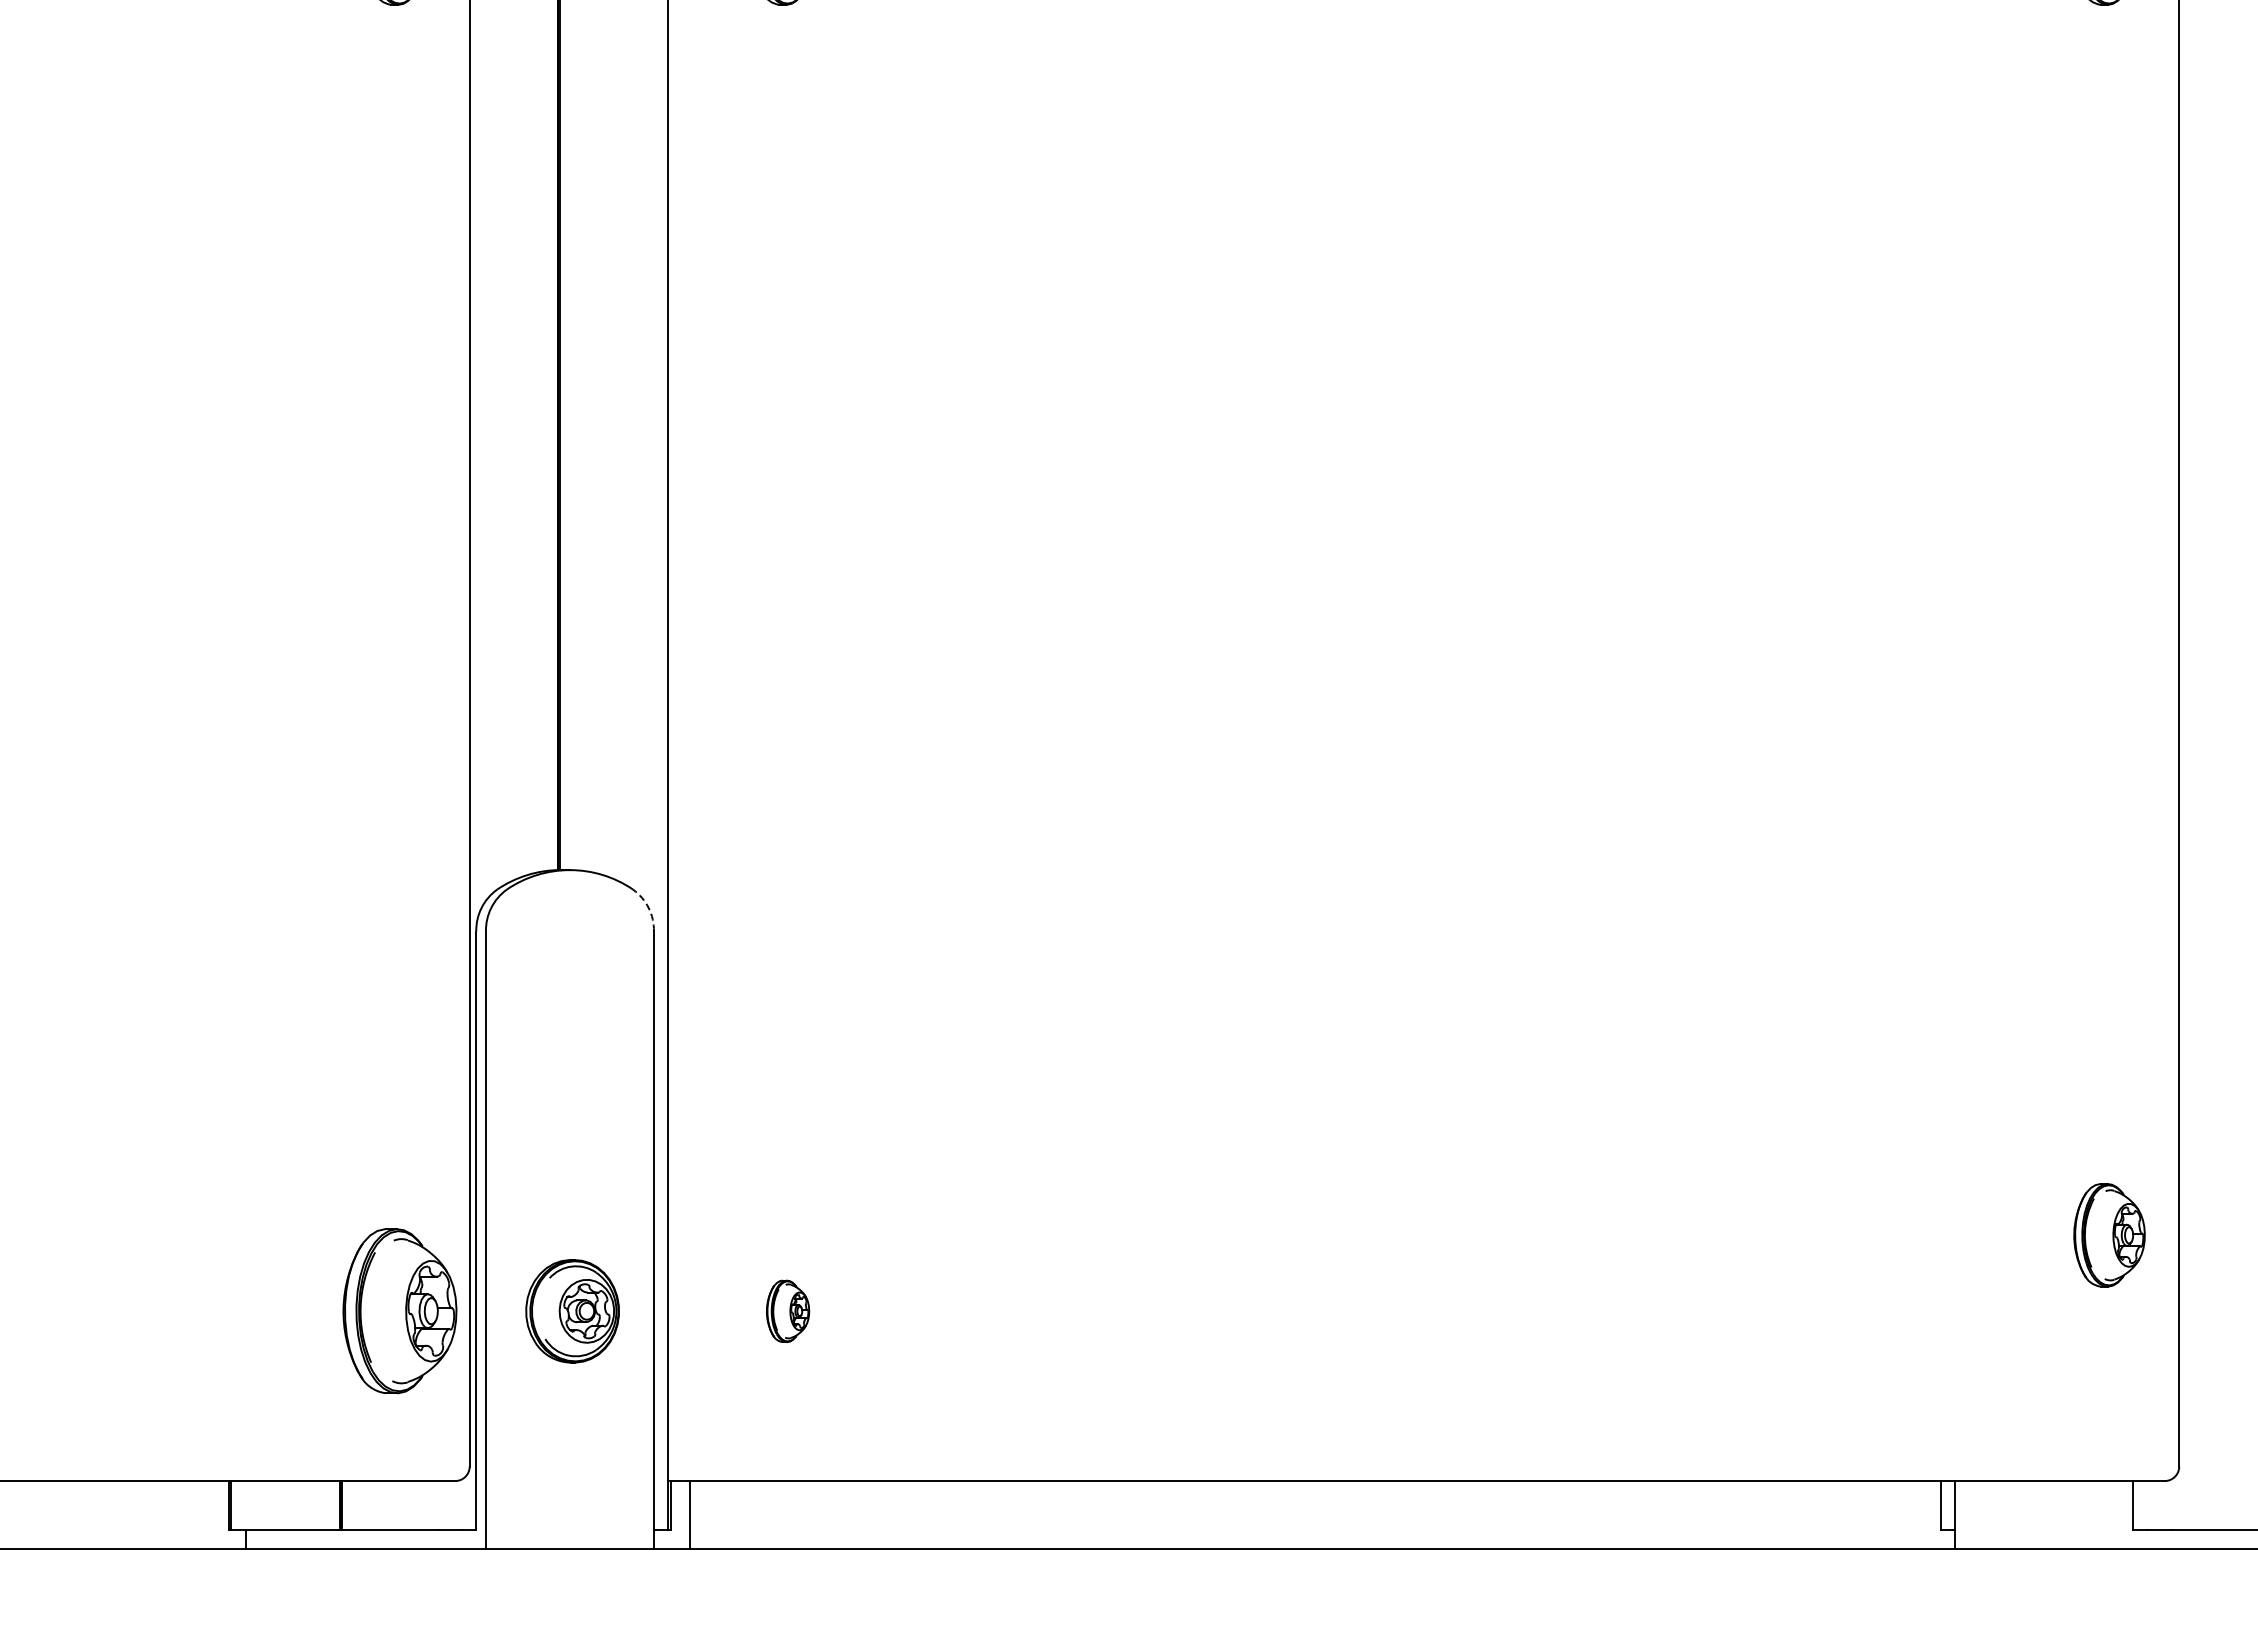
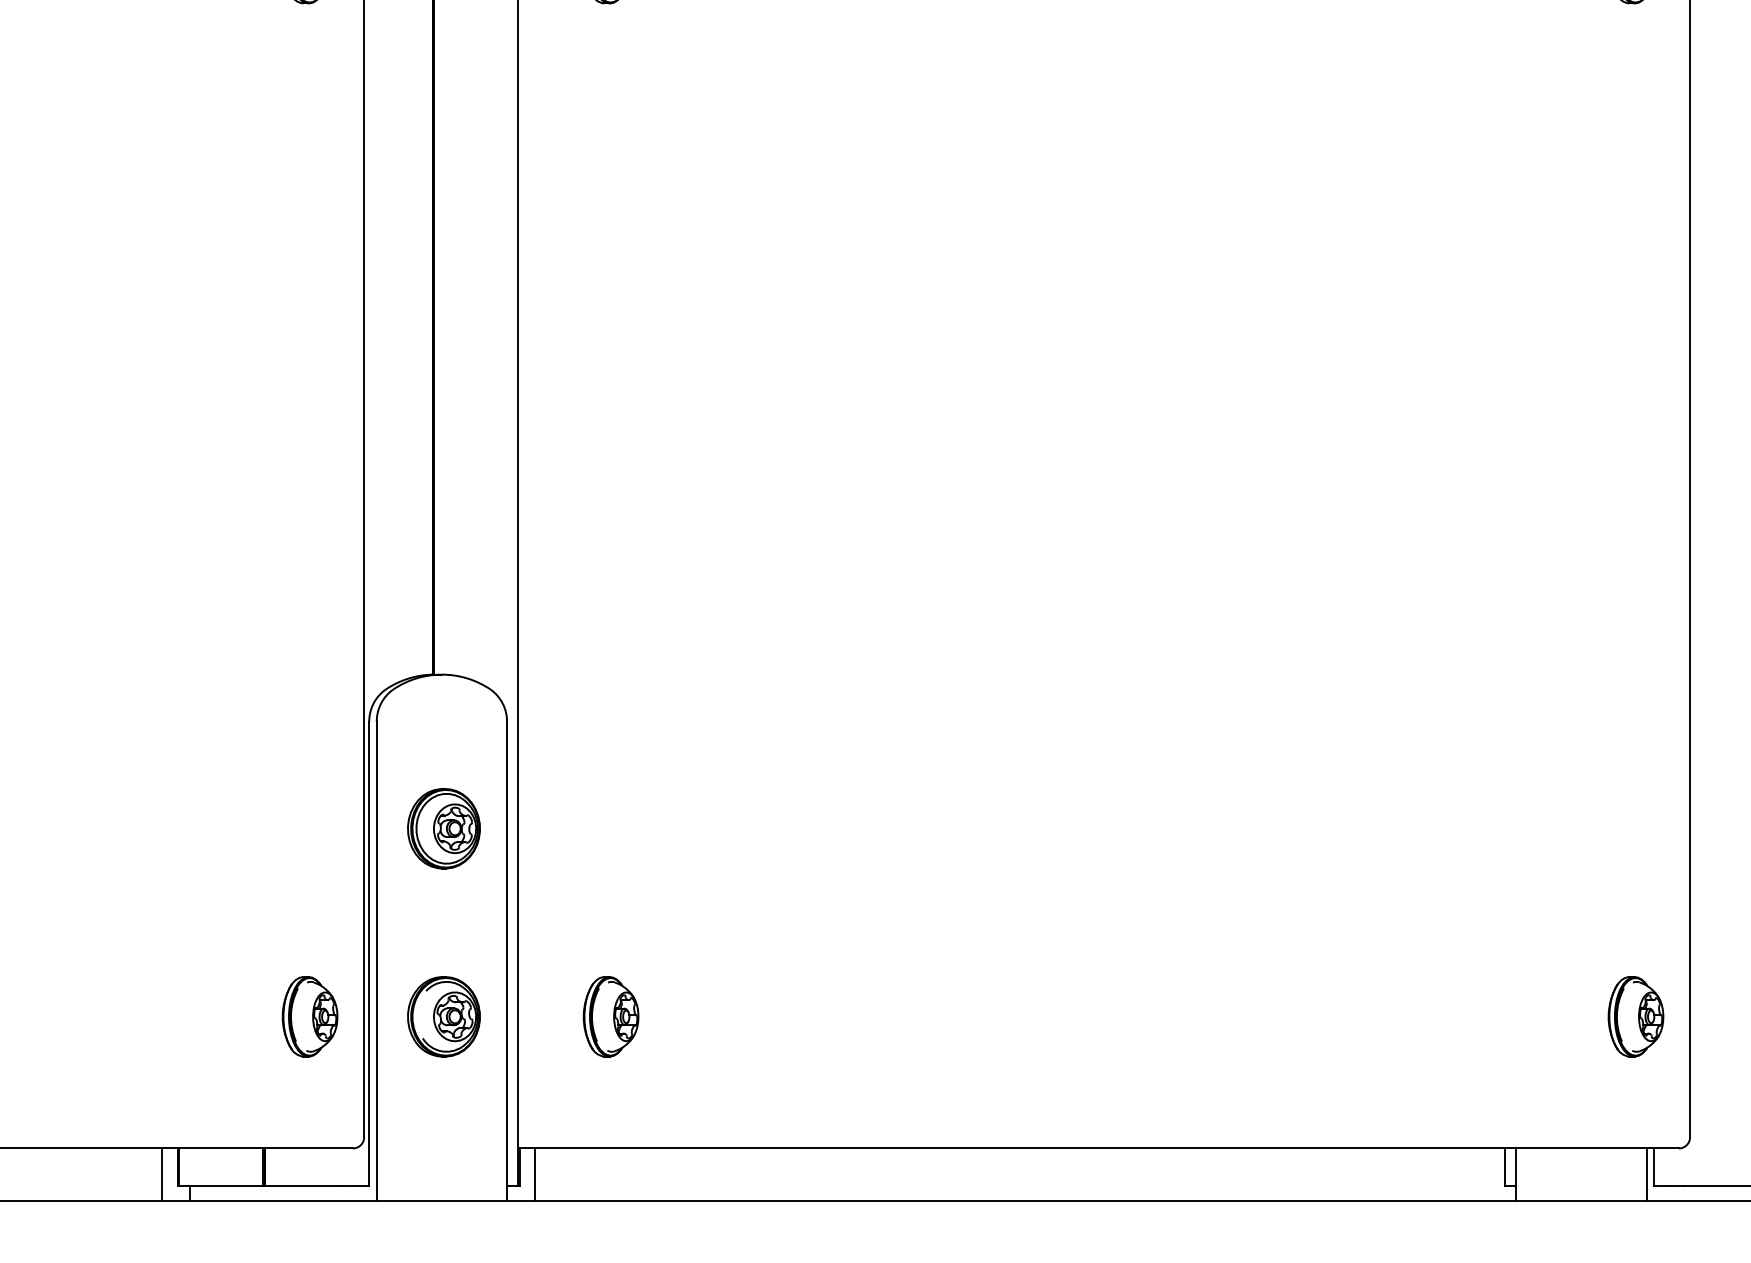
arc: (648, 907) -> (502, 703), dashed -> solid
part: (572, 1068) -> (443, 828), added
part: (2109, 1235) -> (1635, 1016), moved
part: (399, 1311) -> (309, 1016), size x0.62
part: (787, 1311) -> (610, 1016), size x1.67
line: (209, 1514) -> (162, 1174), added
line: (2123, 1514) -> (1646, 1174), added

